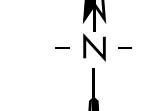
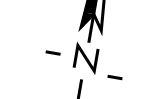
line: (124, 47) -> (114, 76), moved

